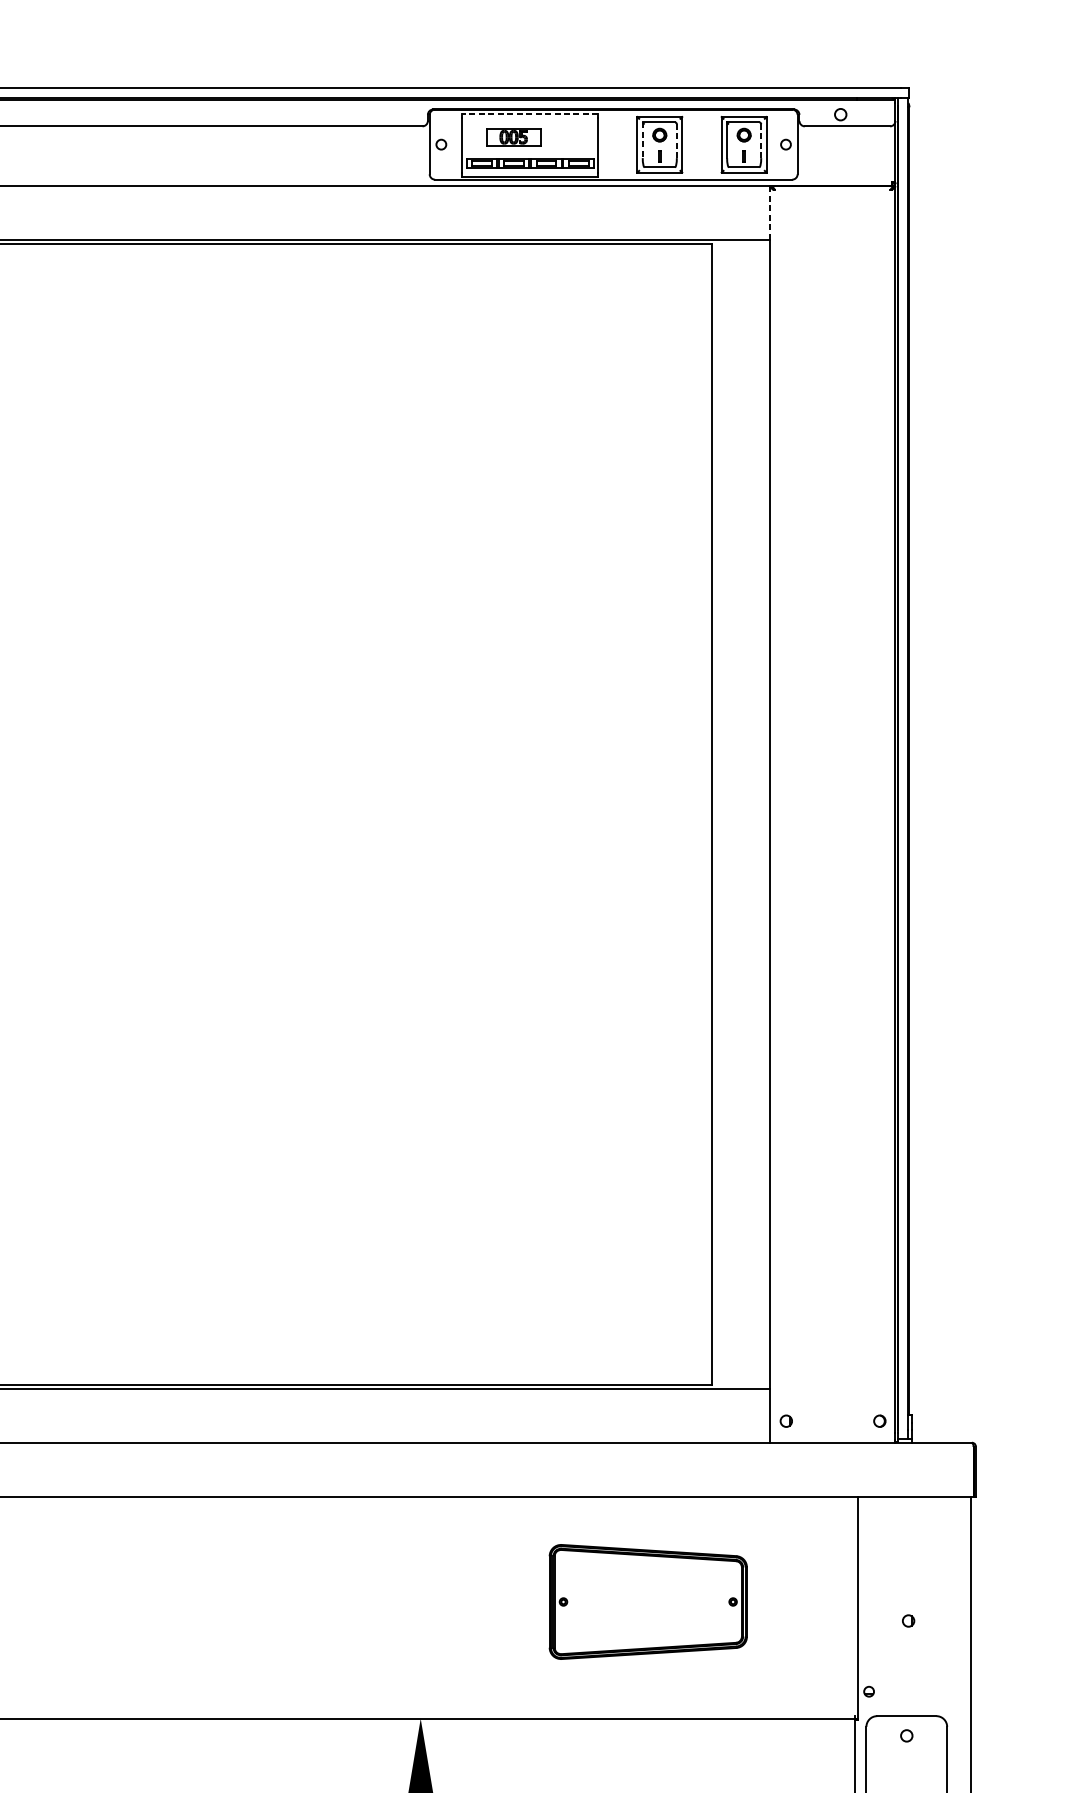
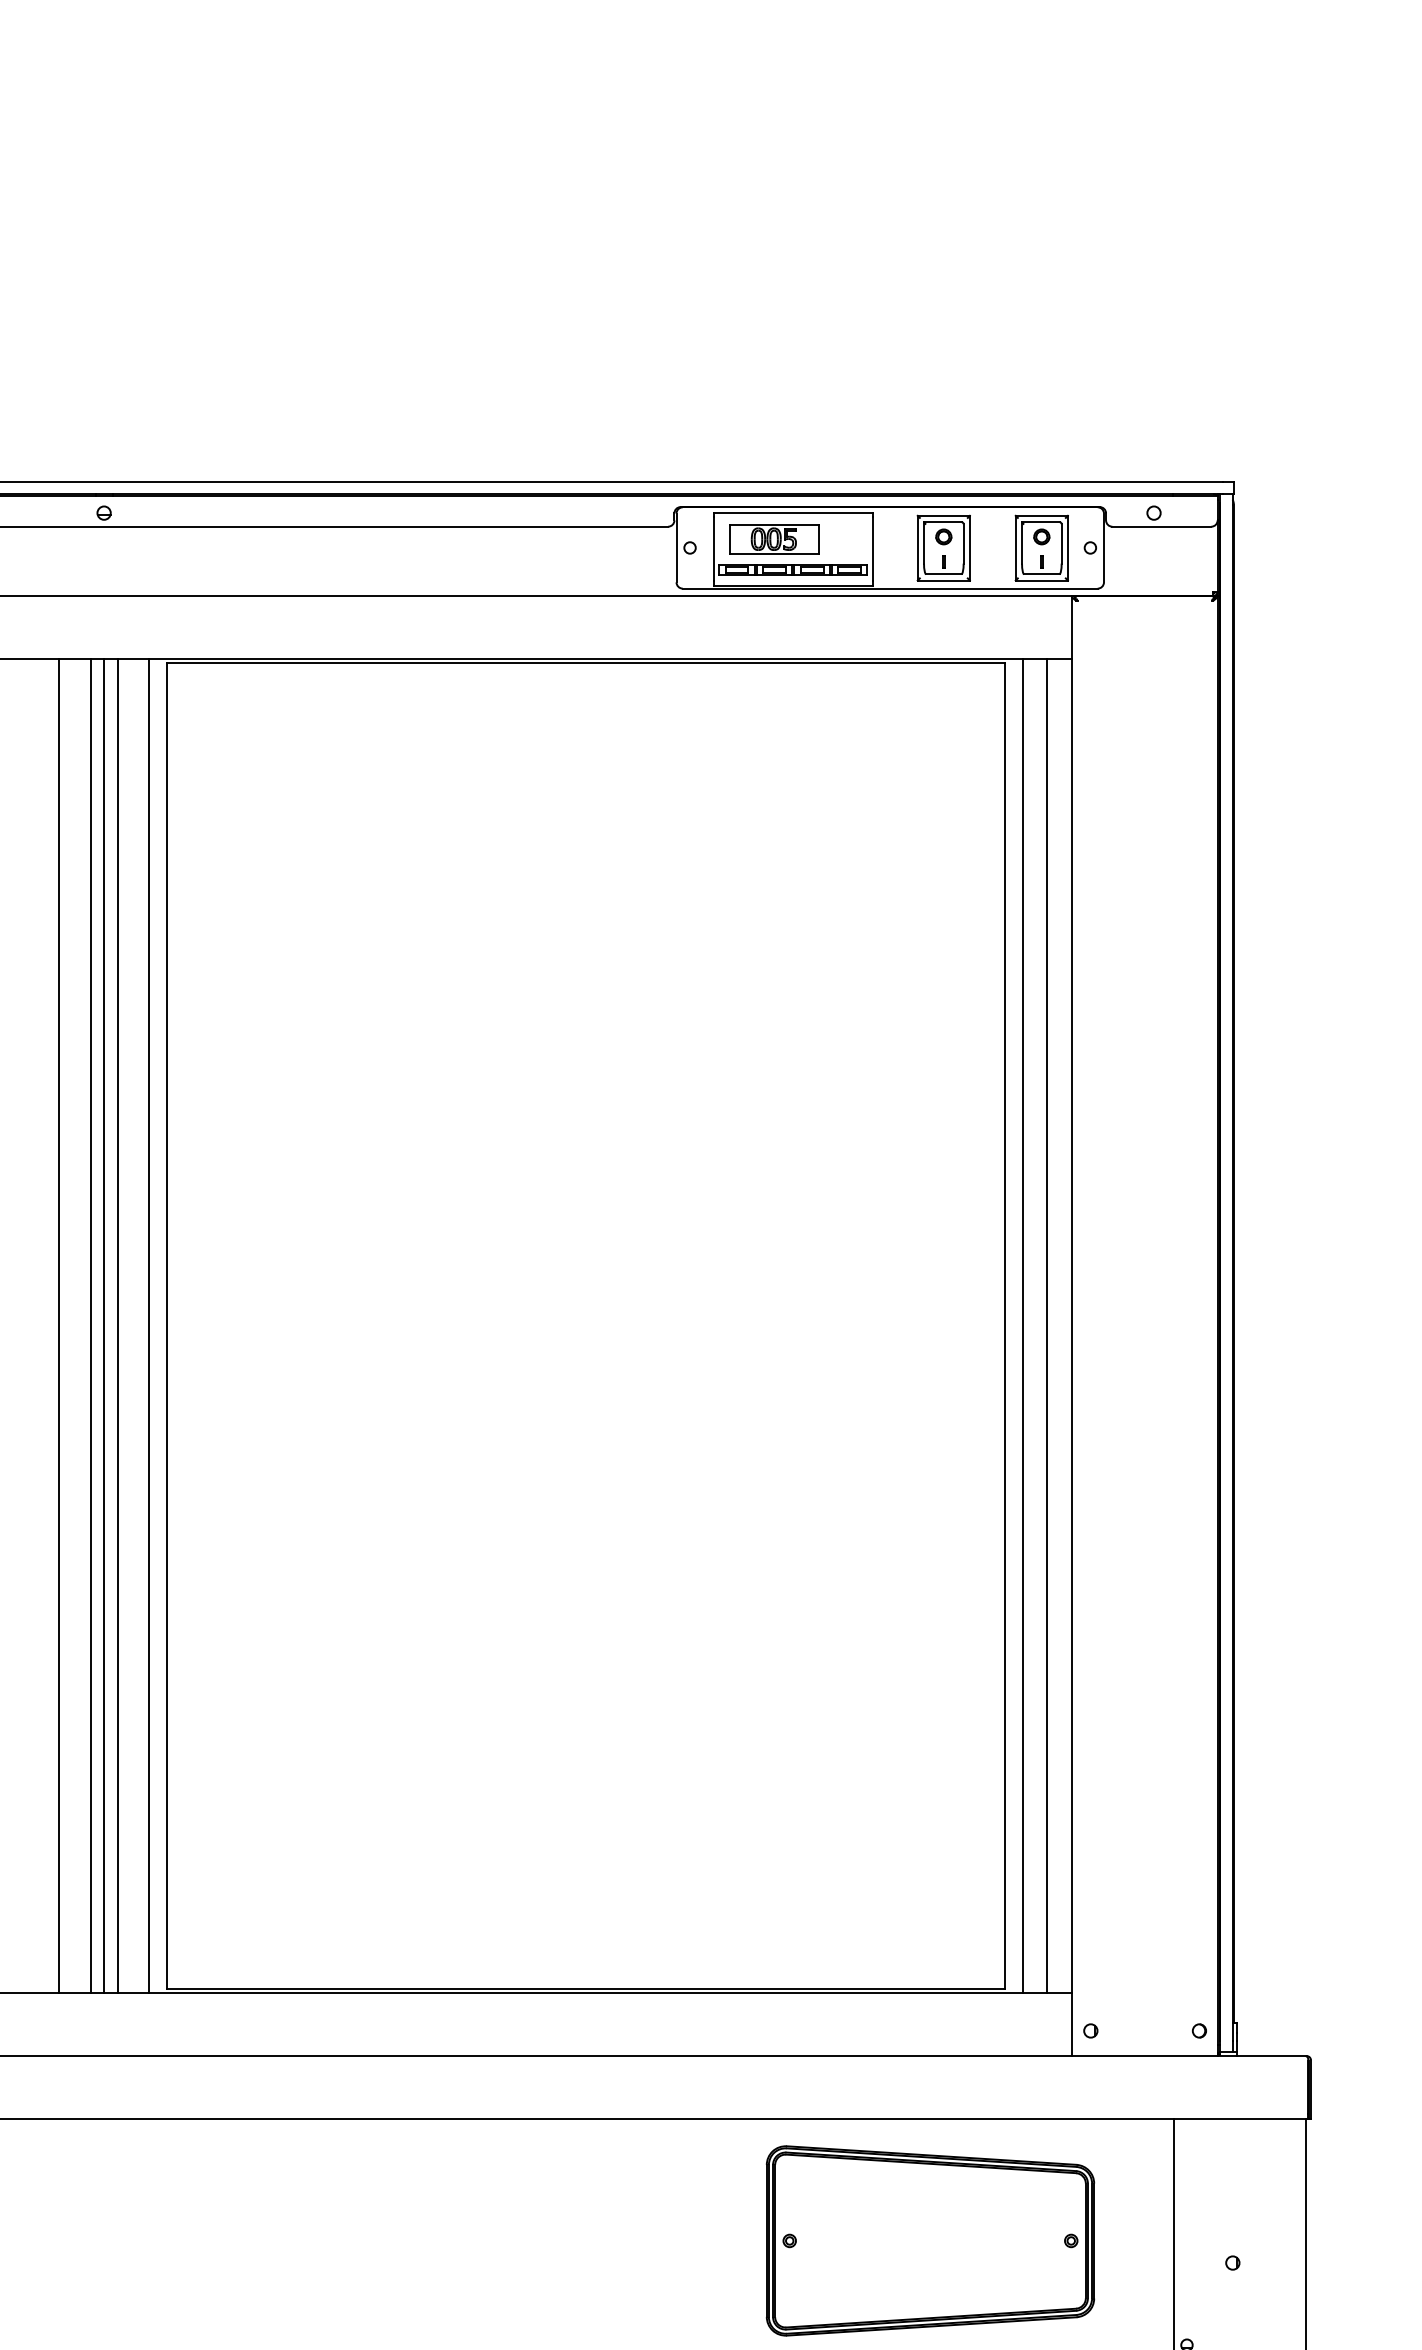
line: (529, 114) -> (792, 512), dashed -> solid
part: (514, 137) -> (774, 539), size x1.43
line: (643, 139) -> (924, 542), dashed -> solid
line: (676, 140) -> (963, 543), dashed -> solid
line: (761, 140) -> (1061, 543), dashed -> solid
line: (769, 213) -> (1071, 628), dashed -> solid
line: (727, 813) -> (1022, 1325), added
line: (749, 813) -> (1047, 1325), added
part: (648, 1601) -> (930, 2240), size x1.43

